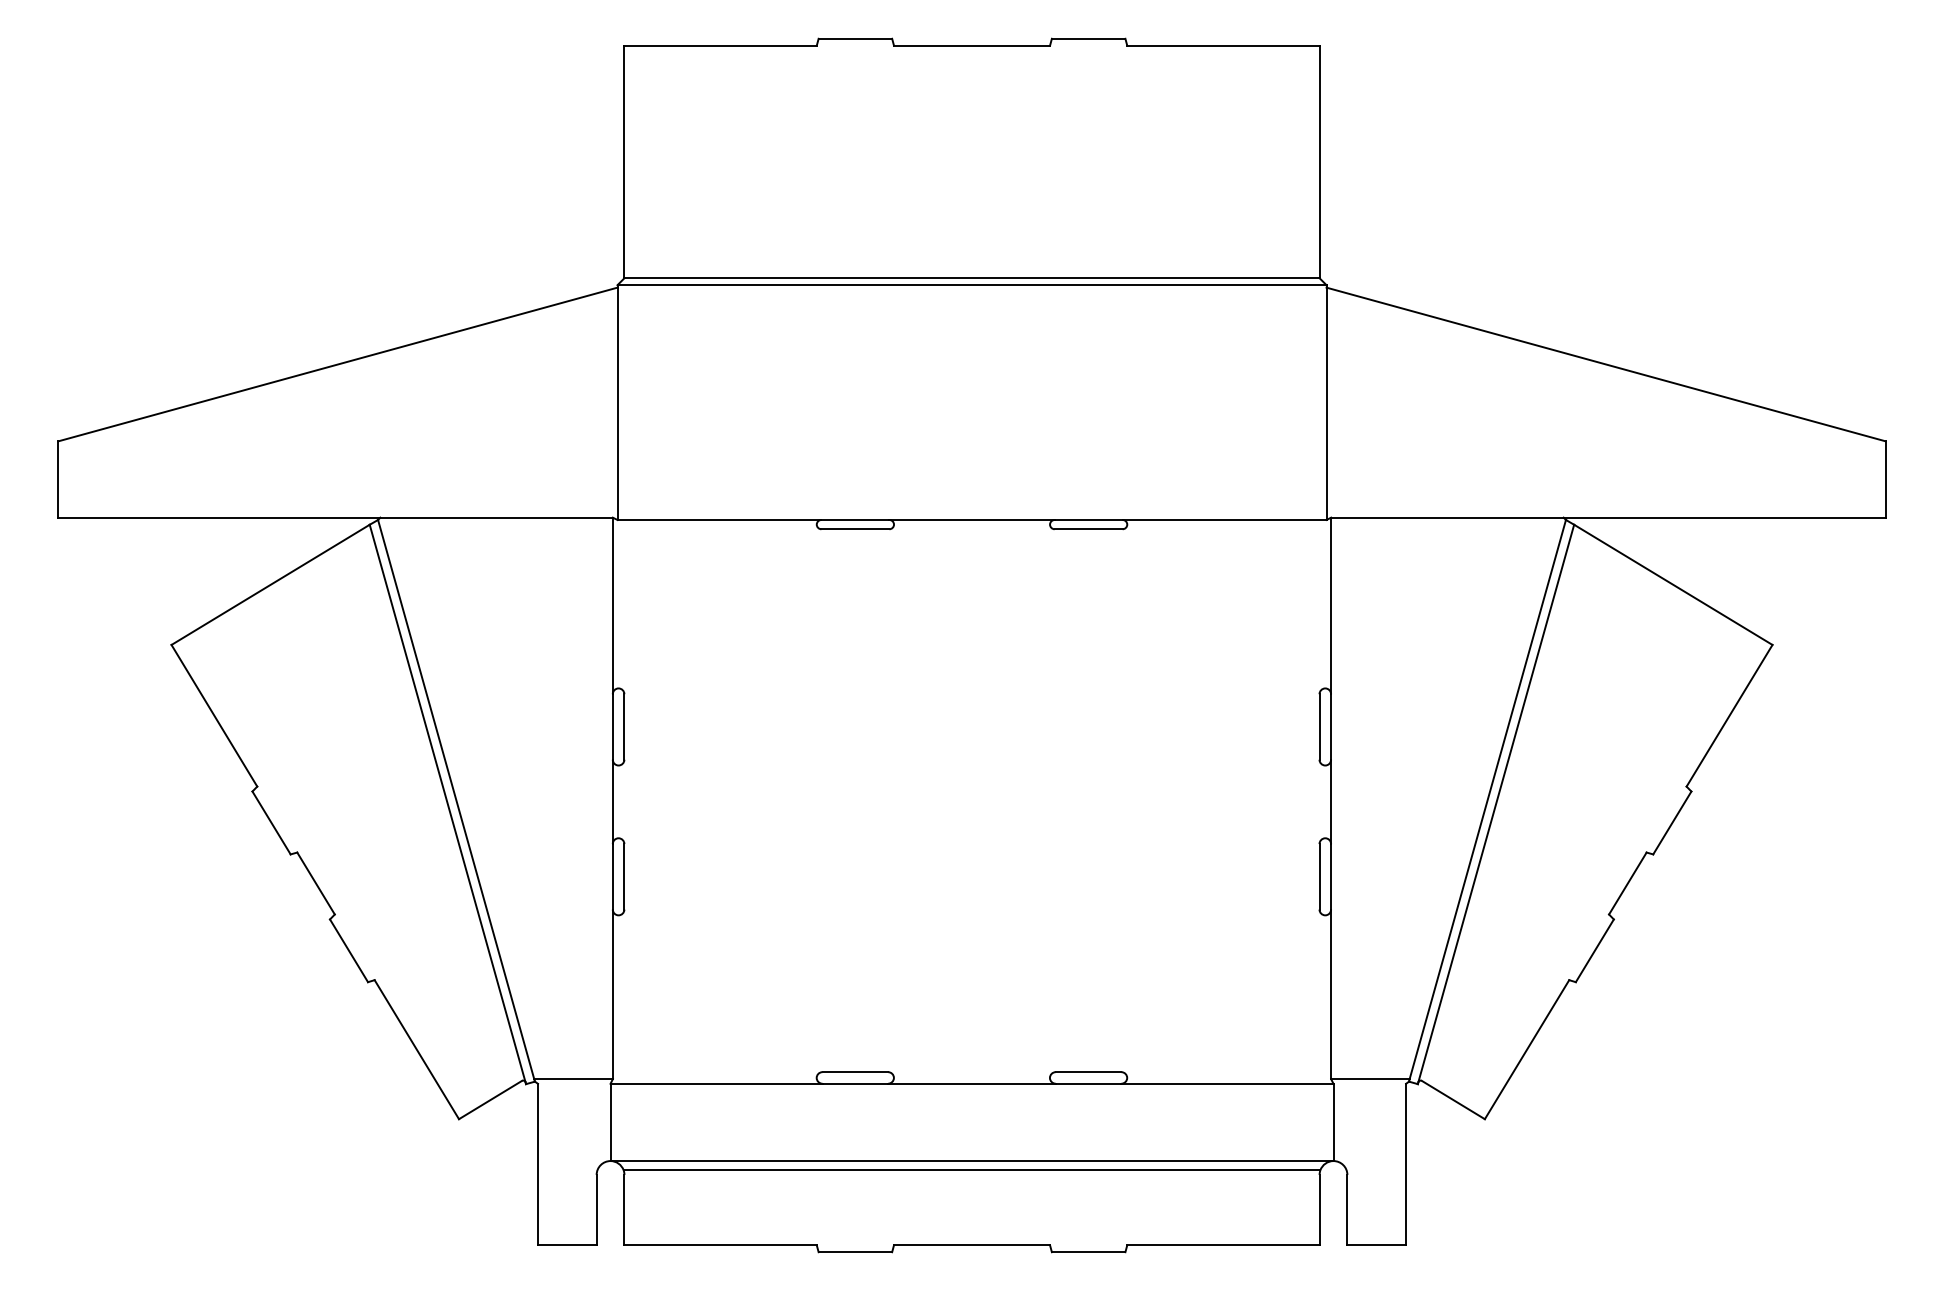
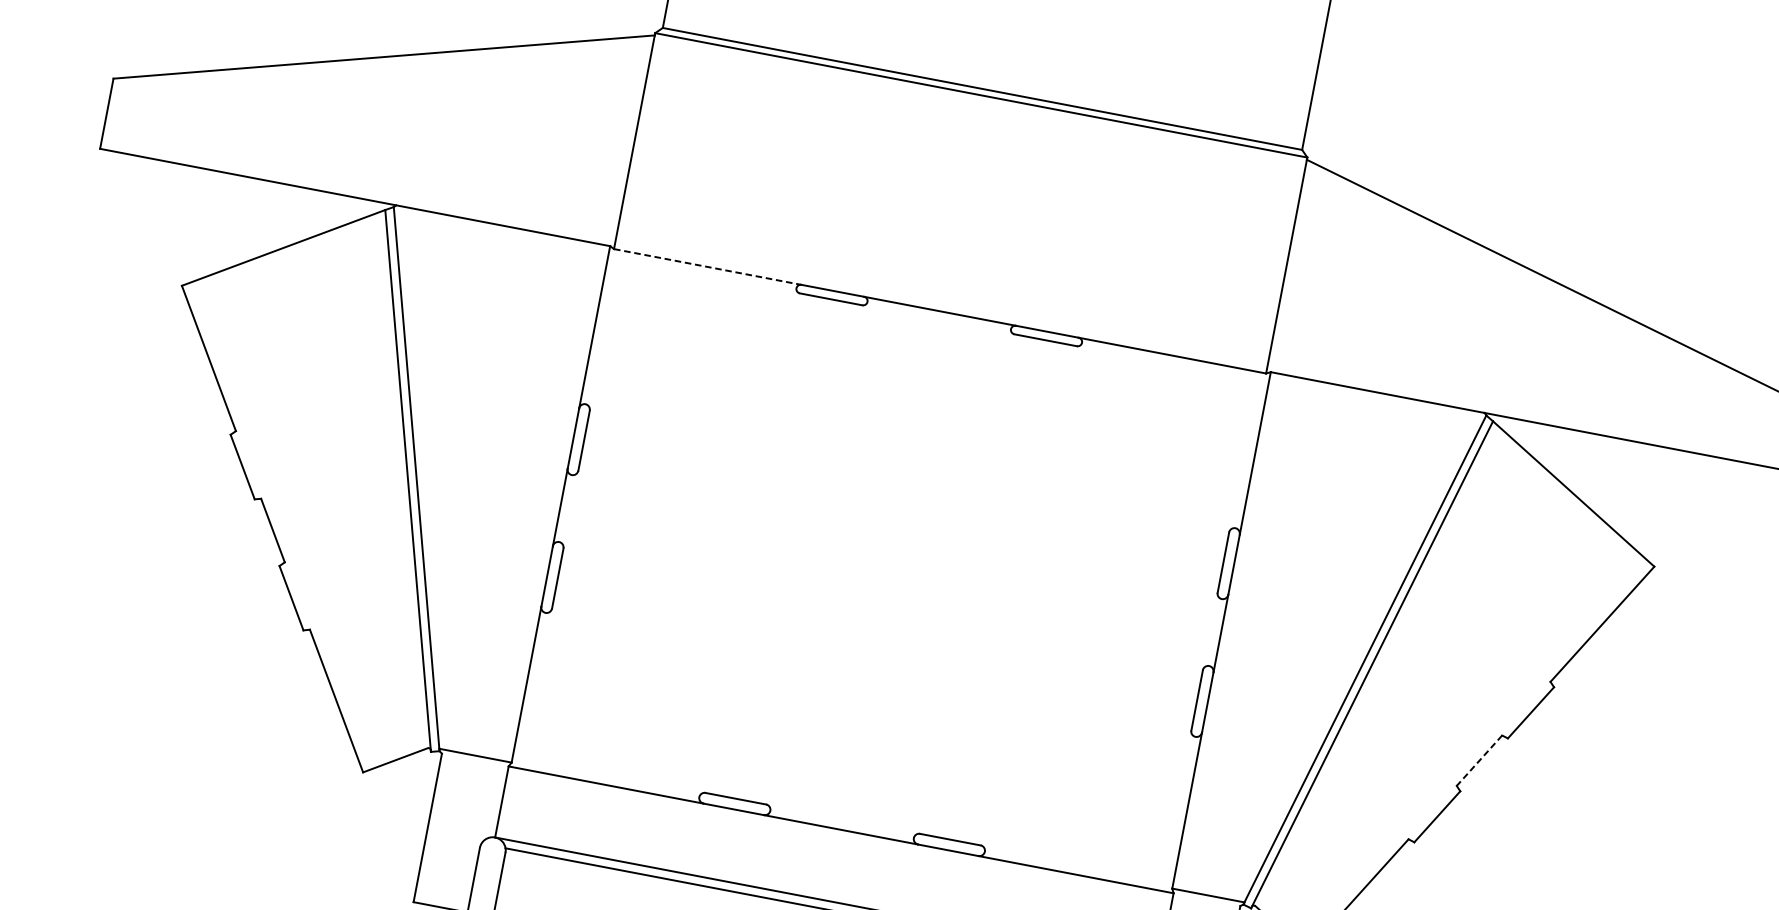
line: (719, 519) -> (707, 266), solid -> dashed
line: (1627, 883) -> (1479, 760), solid -> dashed

